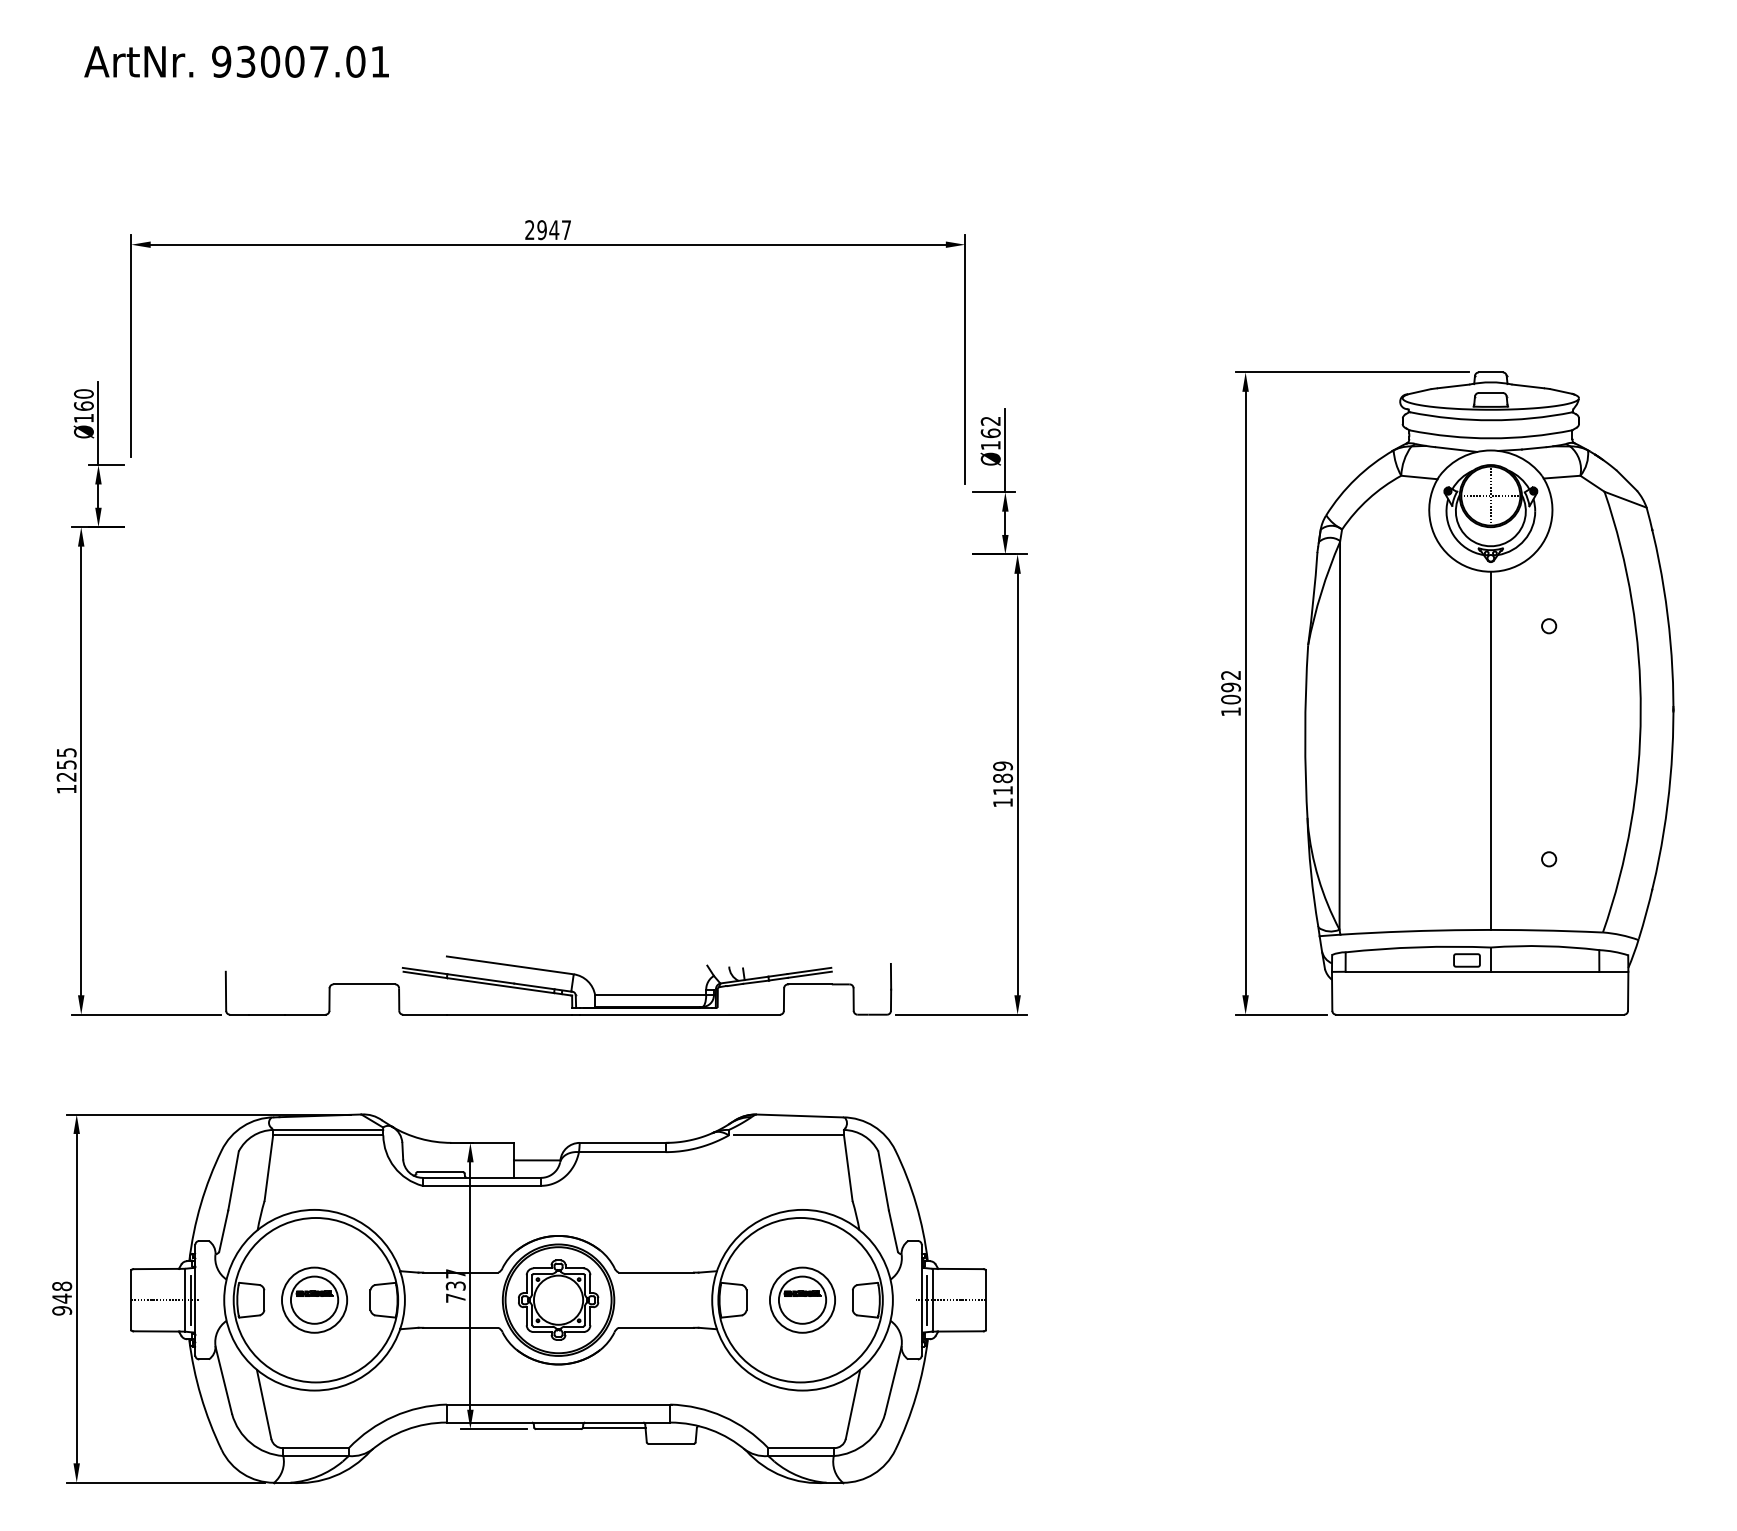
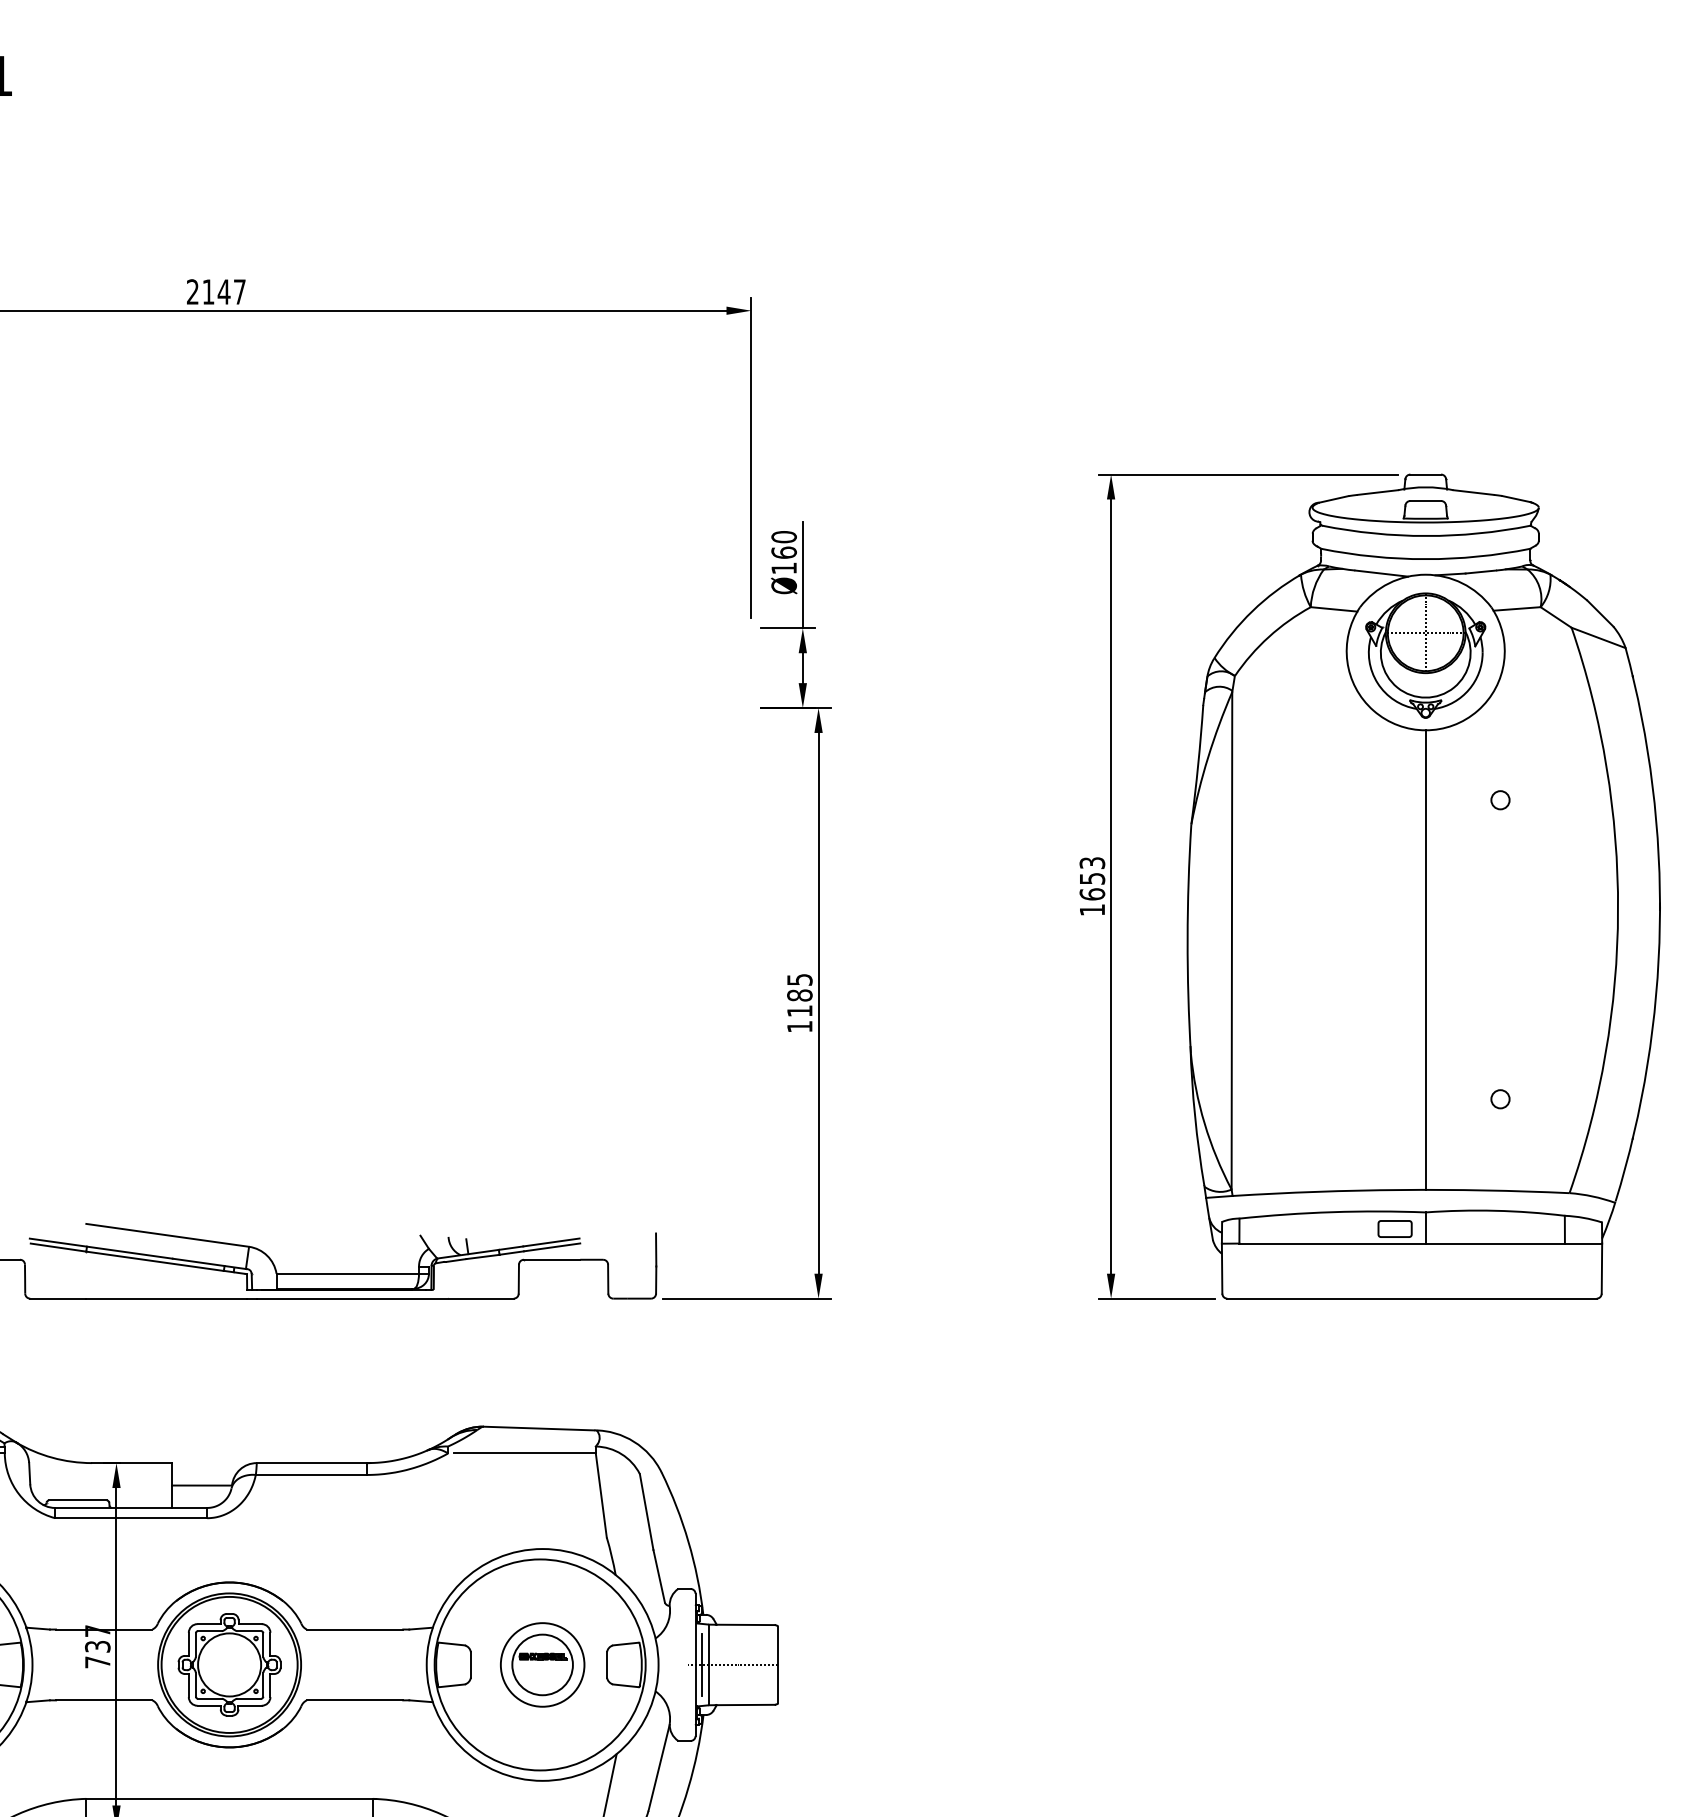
text: (541, 230) -> (207, 292), 2947 -> 2147
text: (990, 420) -> (783, 536), Ø162 -> Ø160
text: (1231, 687) -> (1092, 878), 1092 -> 1653
text: (1002, 766) -> (799, 980), 1189 -> 1185

